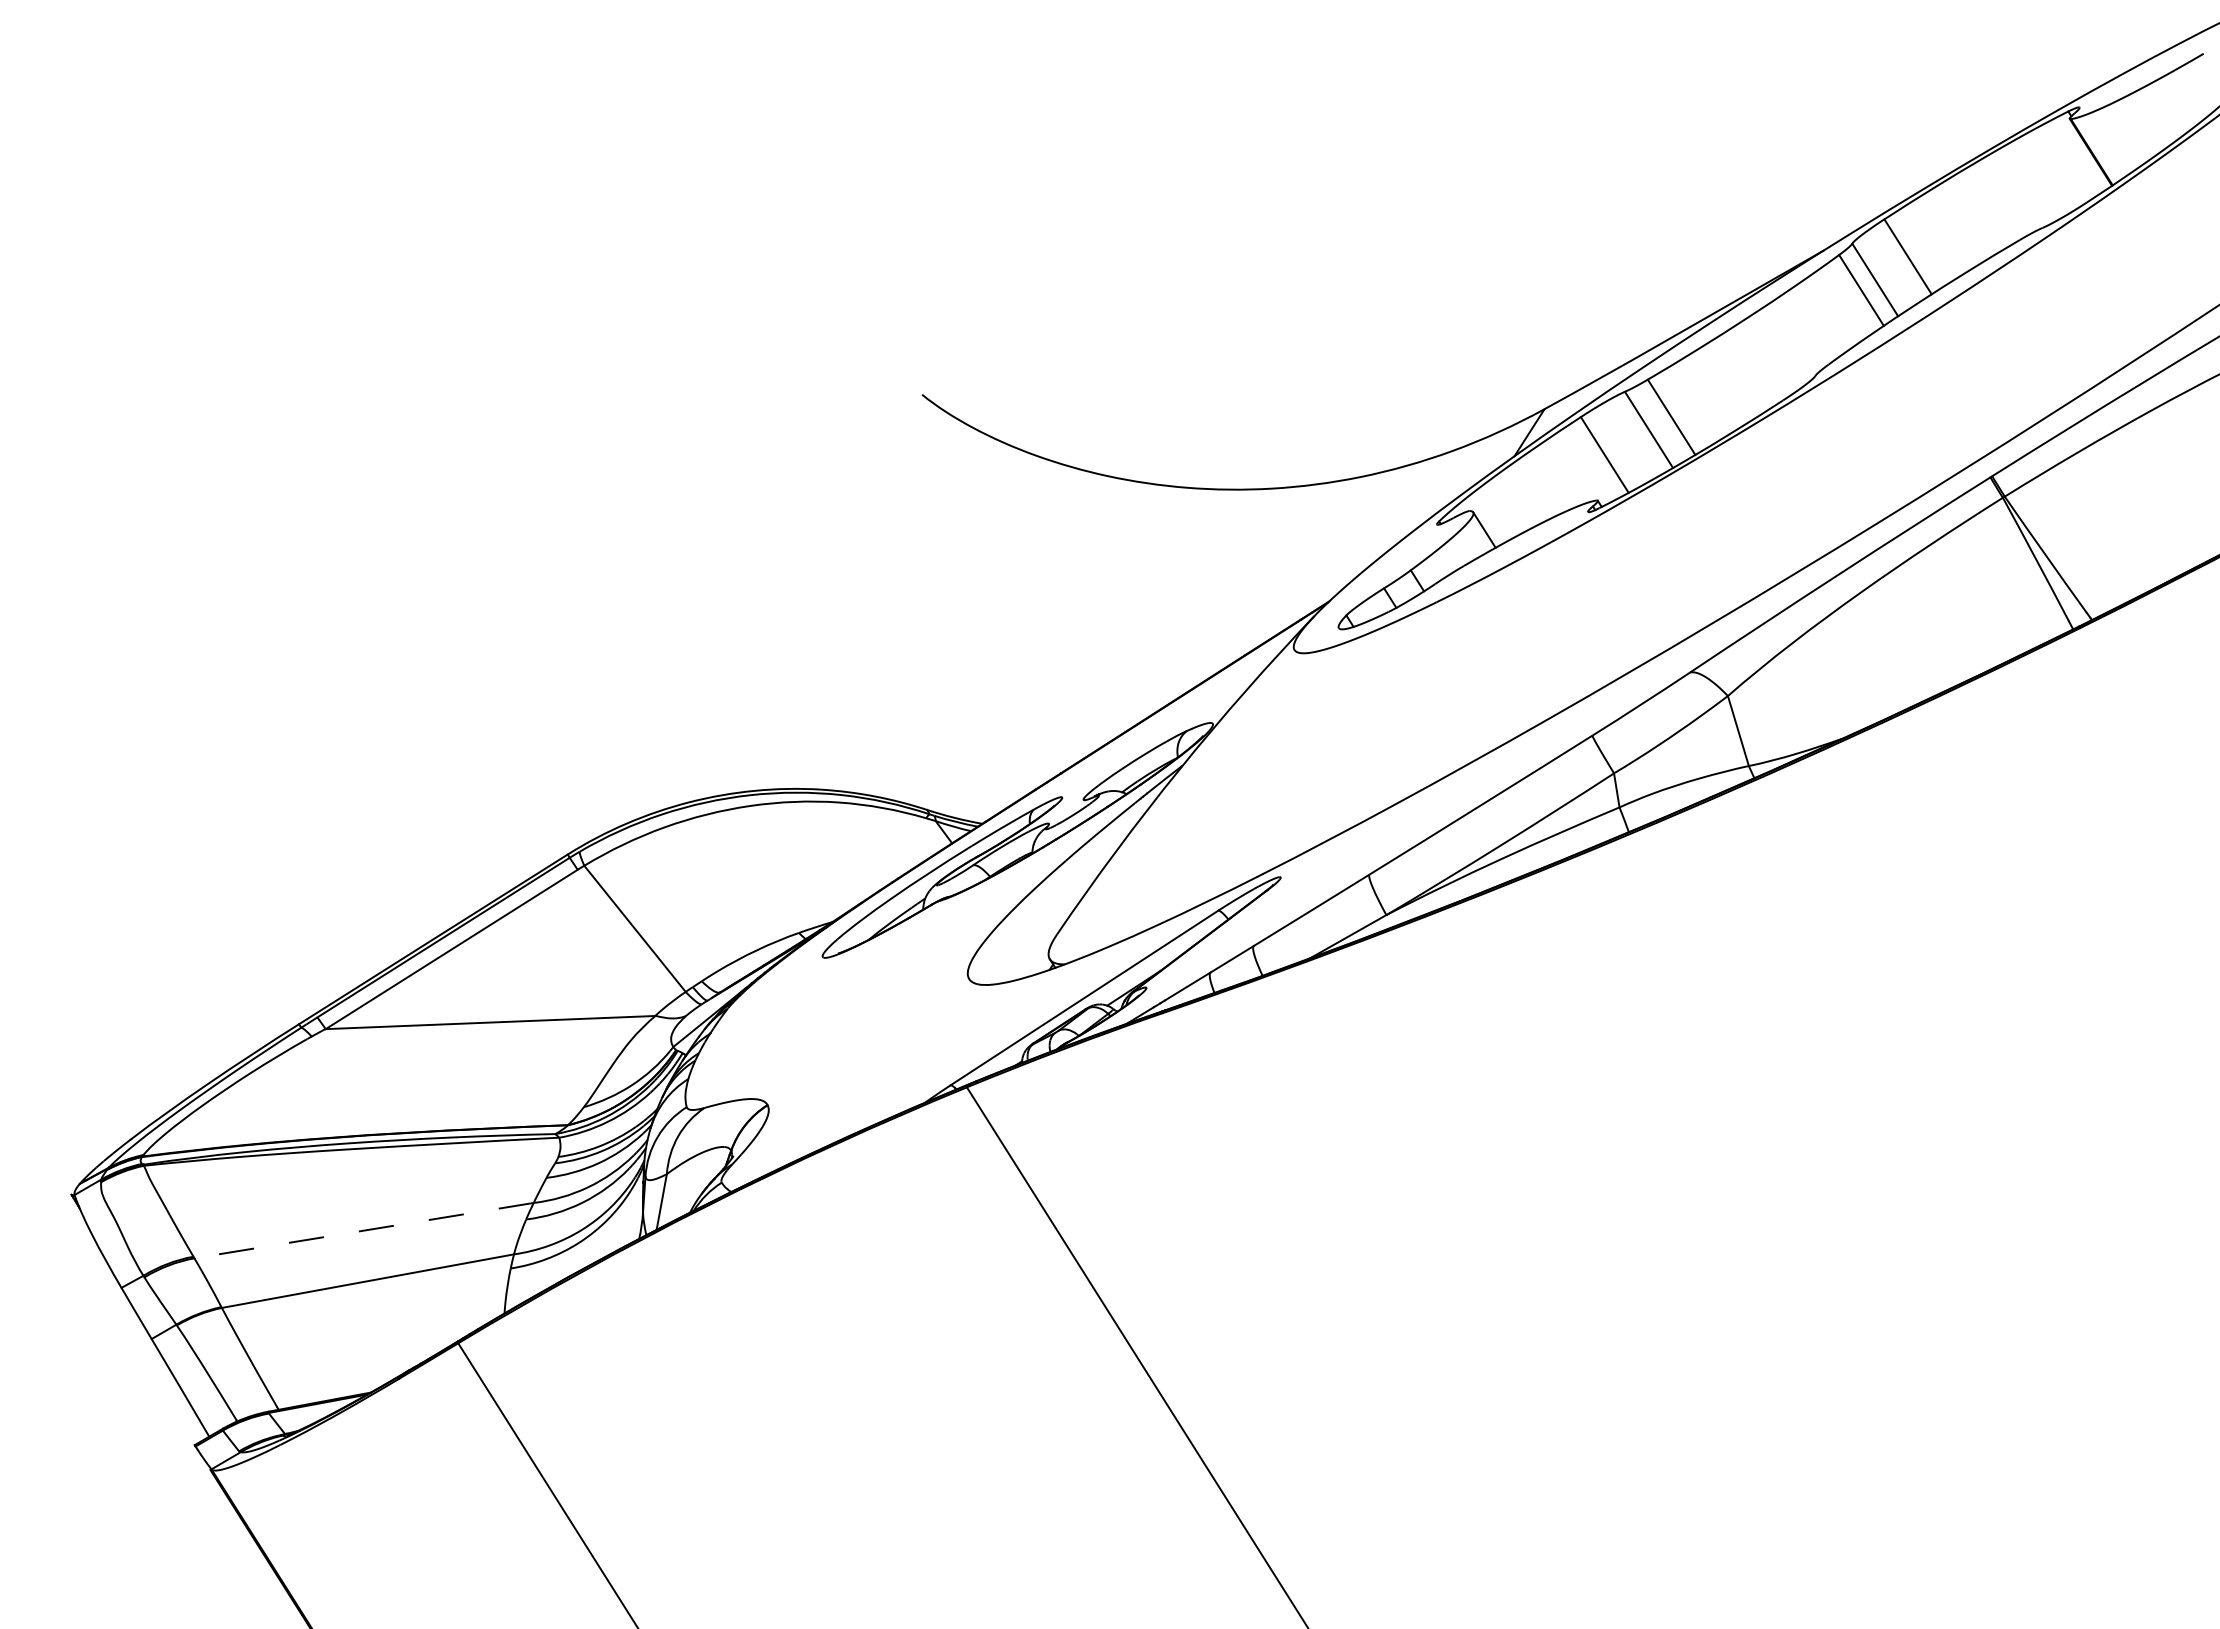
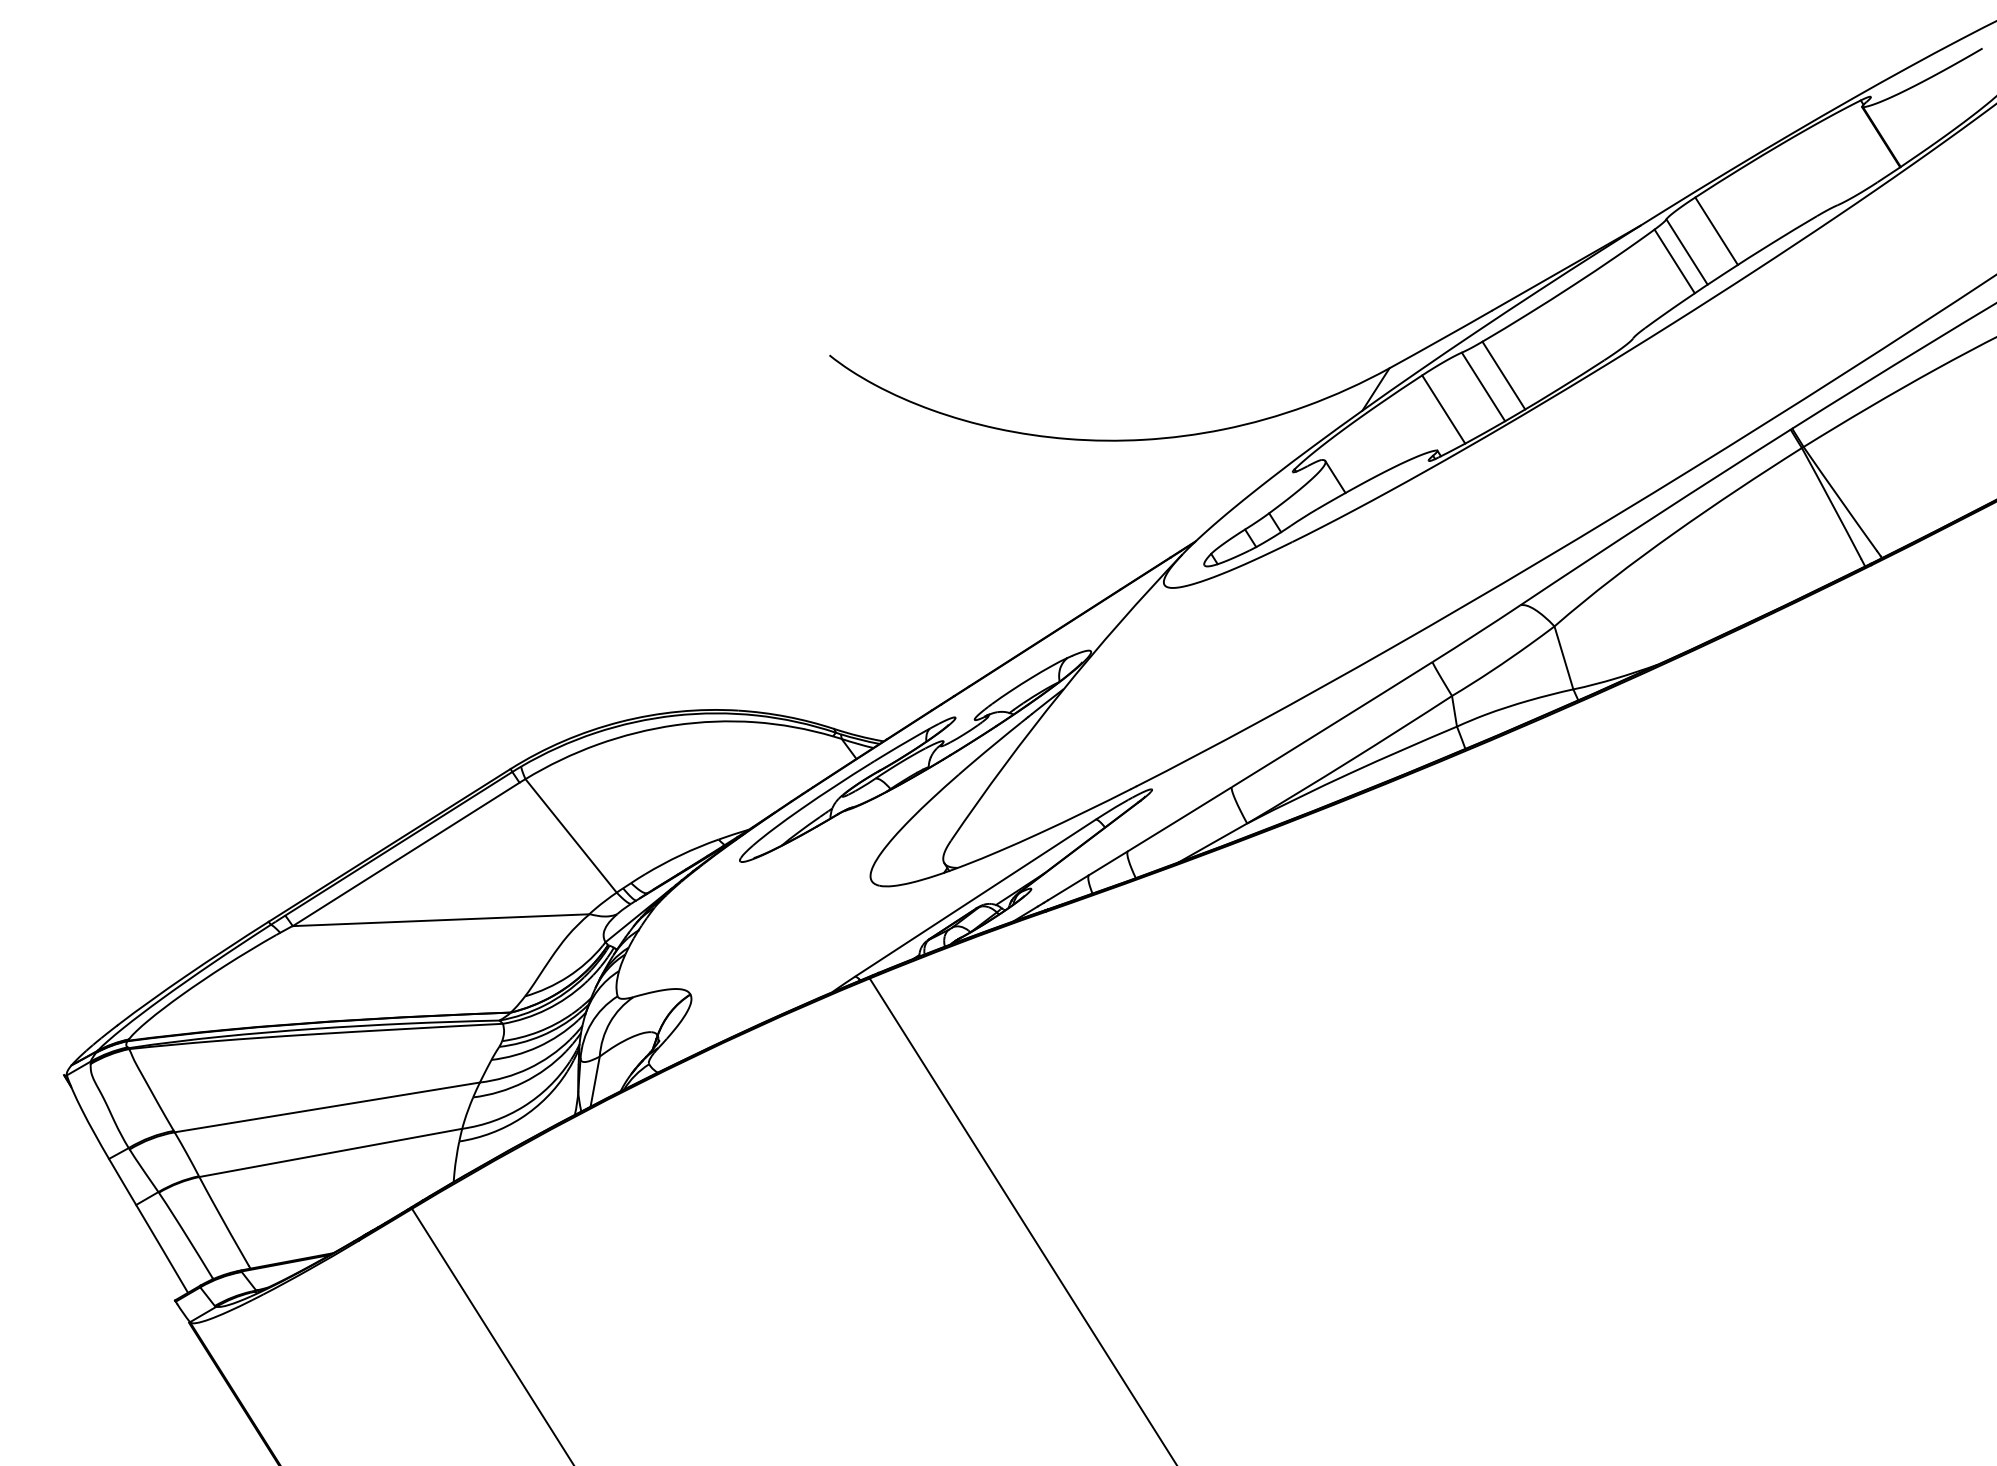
line: (364, 1230) -> (327, 1107), dashed -> solid

